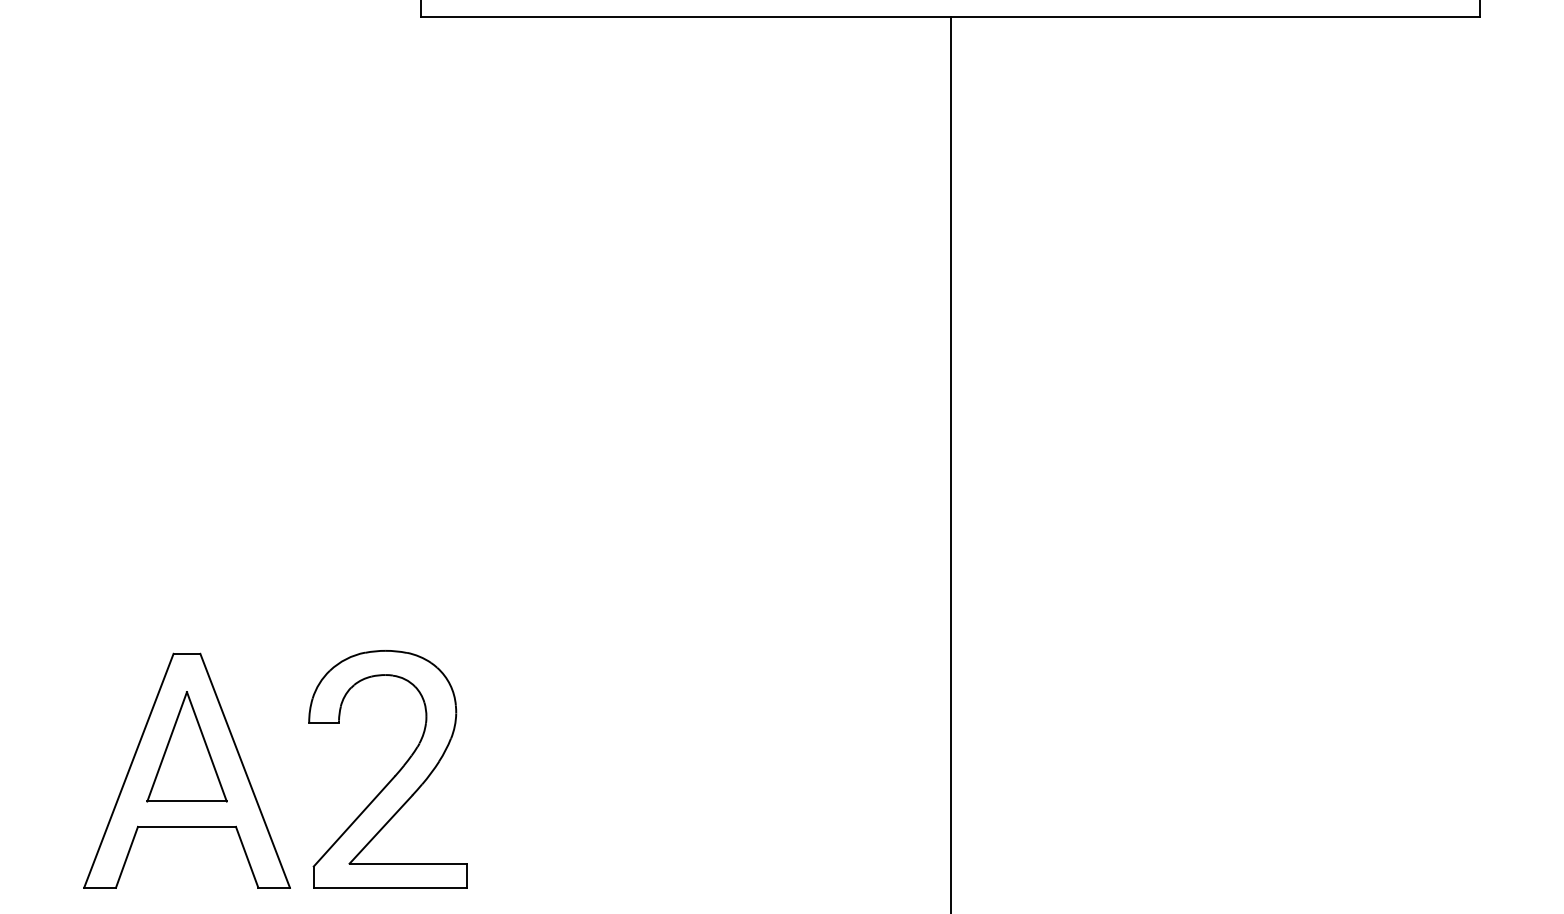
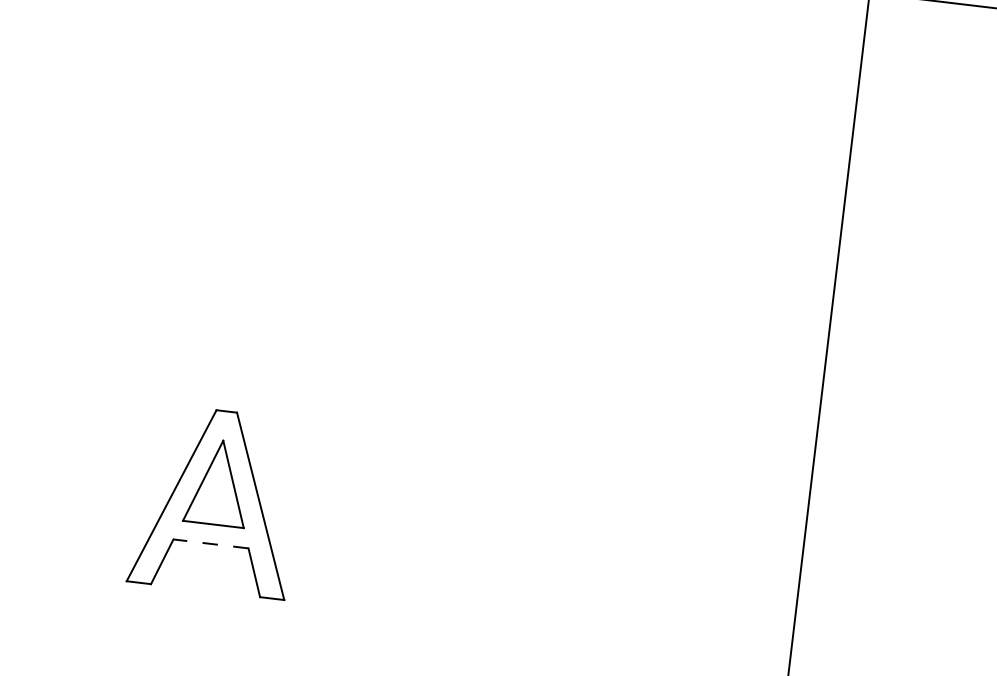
part: (394, 775) -> (374, 523), removed
line: (186, 826) -> (210, 543), solid -> dashed

